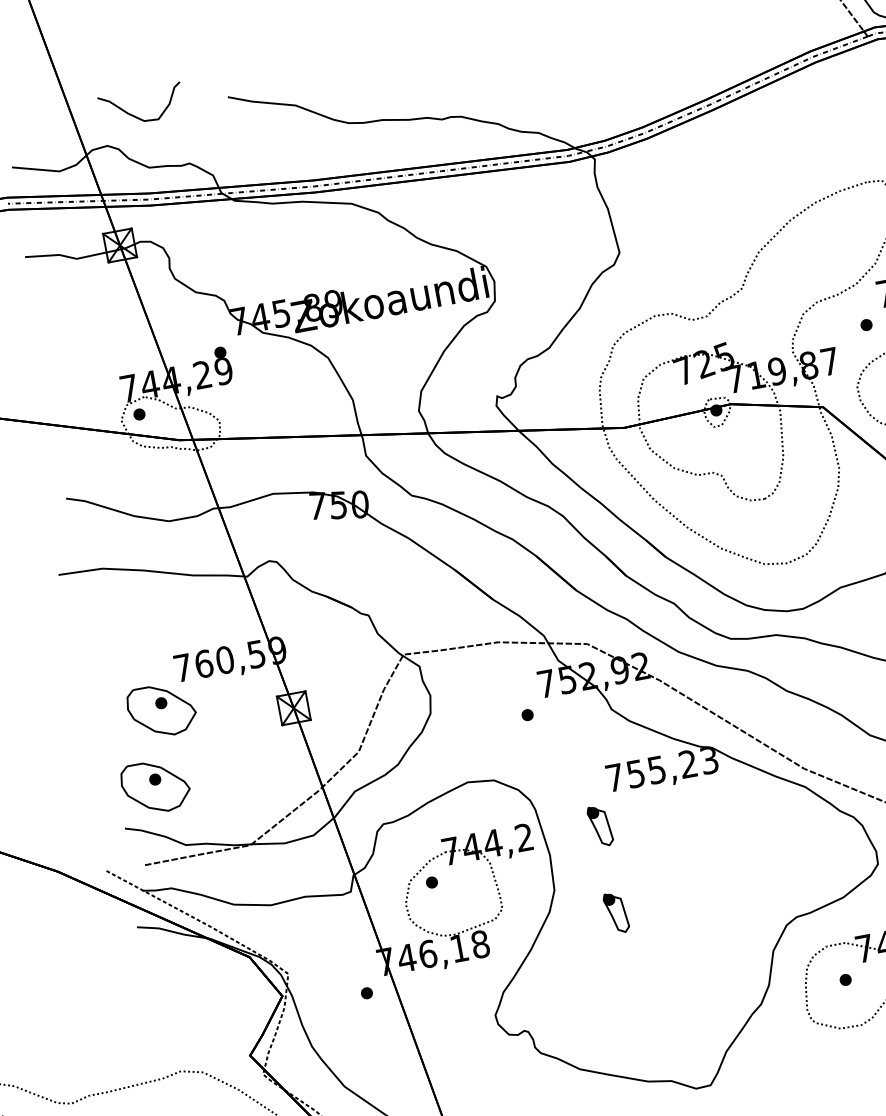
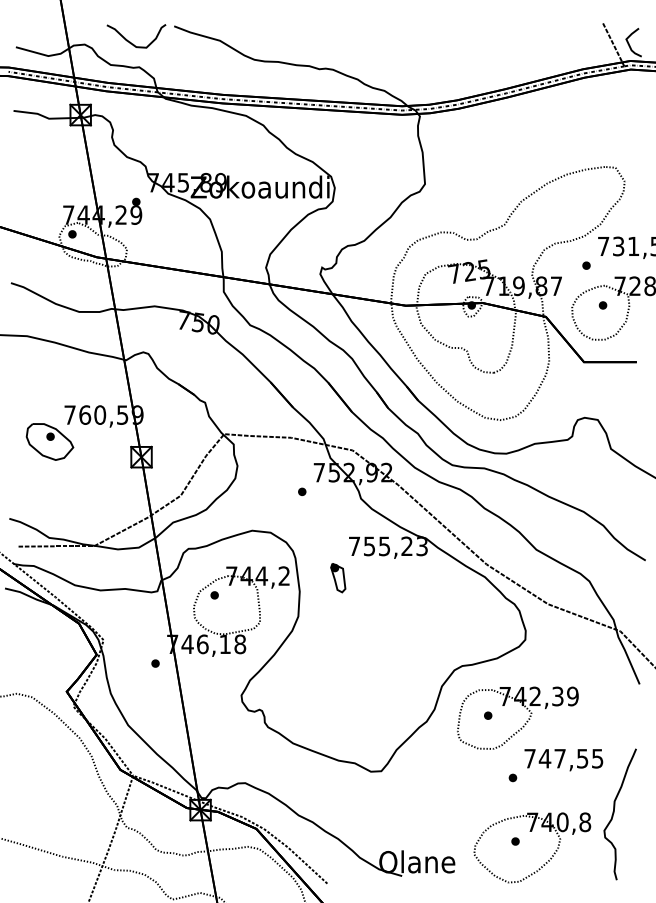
curve: (139, 116) -> (133, 43), moved
part: (154, 786) -> (35, 493), removed
part: (616, 913) -> (338, 640), removed

